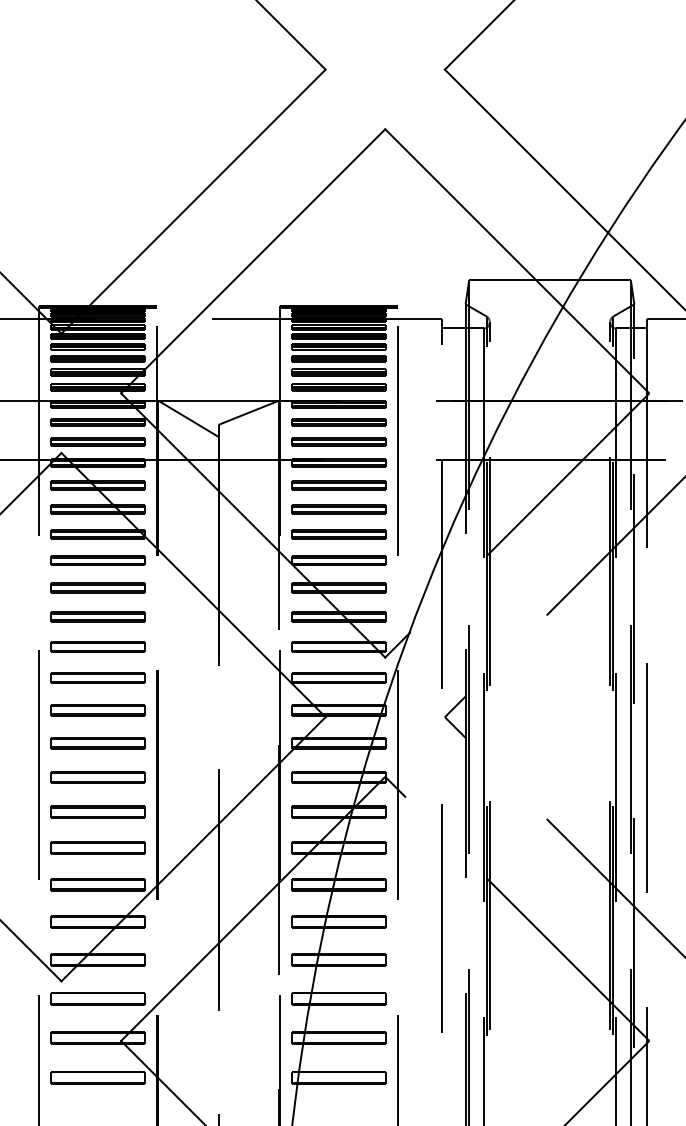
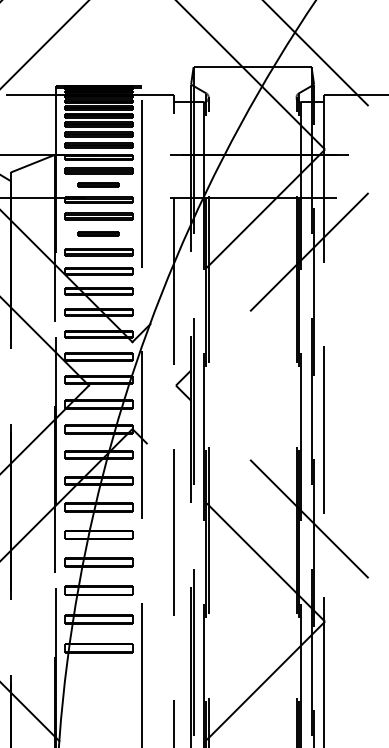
part: (338, 441) -> (98, 184), size x0.6
part: (338, 509) -> (98, 234), size x0.6

